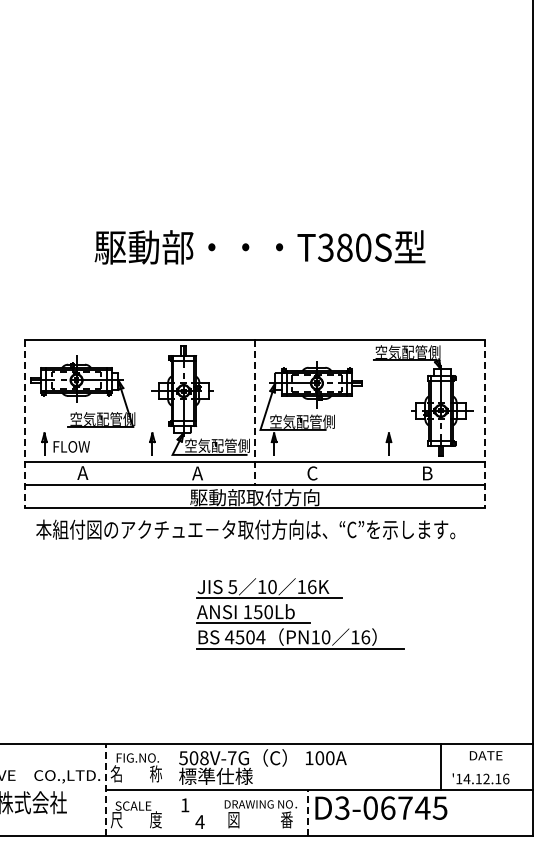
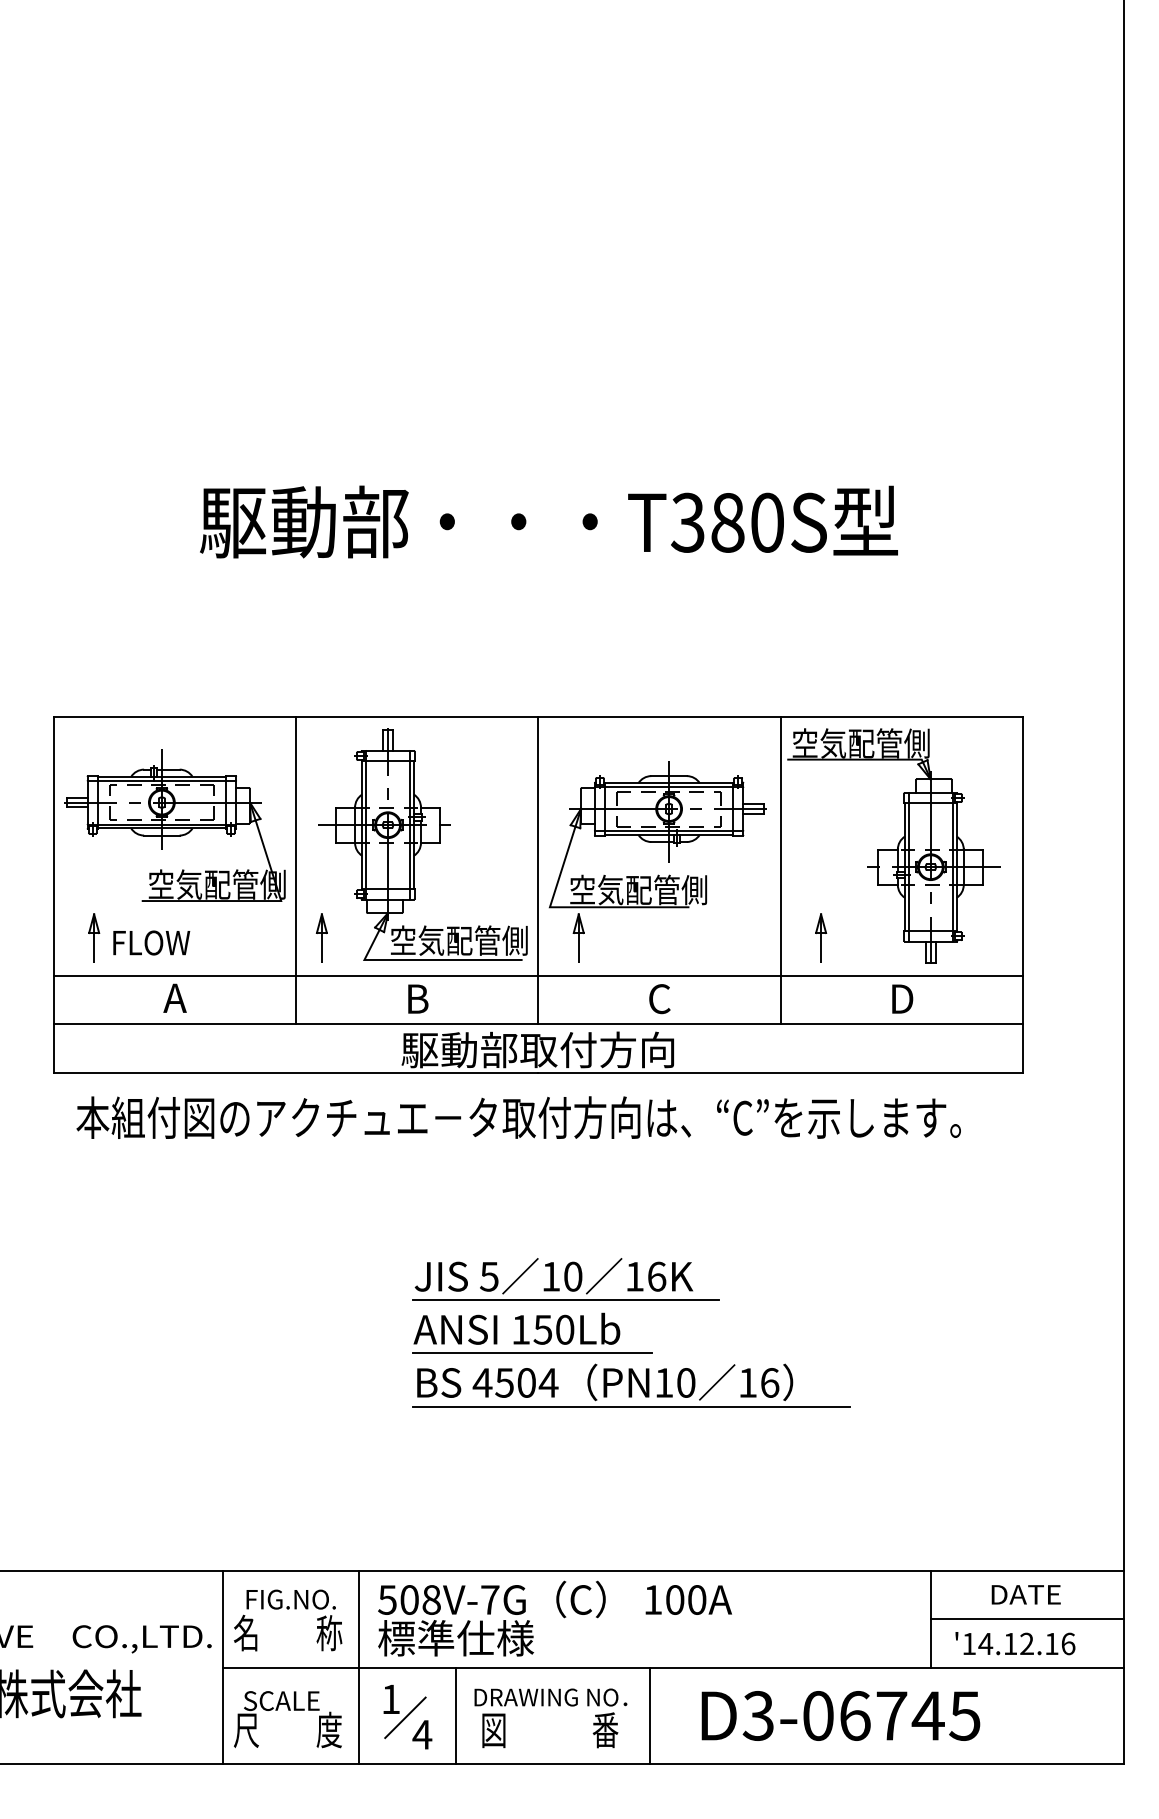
line: (140, 412) -> (296, 870), added
line: (254, 412) -> (537, 870), dashed -> solid
line: (369, 412) -> (779, 870), added
line: (25, 424) -> (54, 895), dashed -> solid
line: (484, 424) -> (1022, 895), dashed -> solid
text: (197, 473) -> (417, 999), A -> B
text: (427, 473) -> (902, 999), B -> D
part: (300, 613) -> (632, 1332), moved
line: (486, 767) -> (1026, 1619), added
line: (105, 790) -> (222, 1668), dashed -> solid
line: (169, 790) -> (357, 1668), added
text: (381, 807) -> (841, 1714), moved
line: (191, 813) -> (404, 1716), added
line: (215, 813) -> (454, 1716), added
line: (307, 813) -> (649, 1716), dashed -> solid

